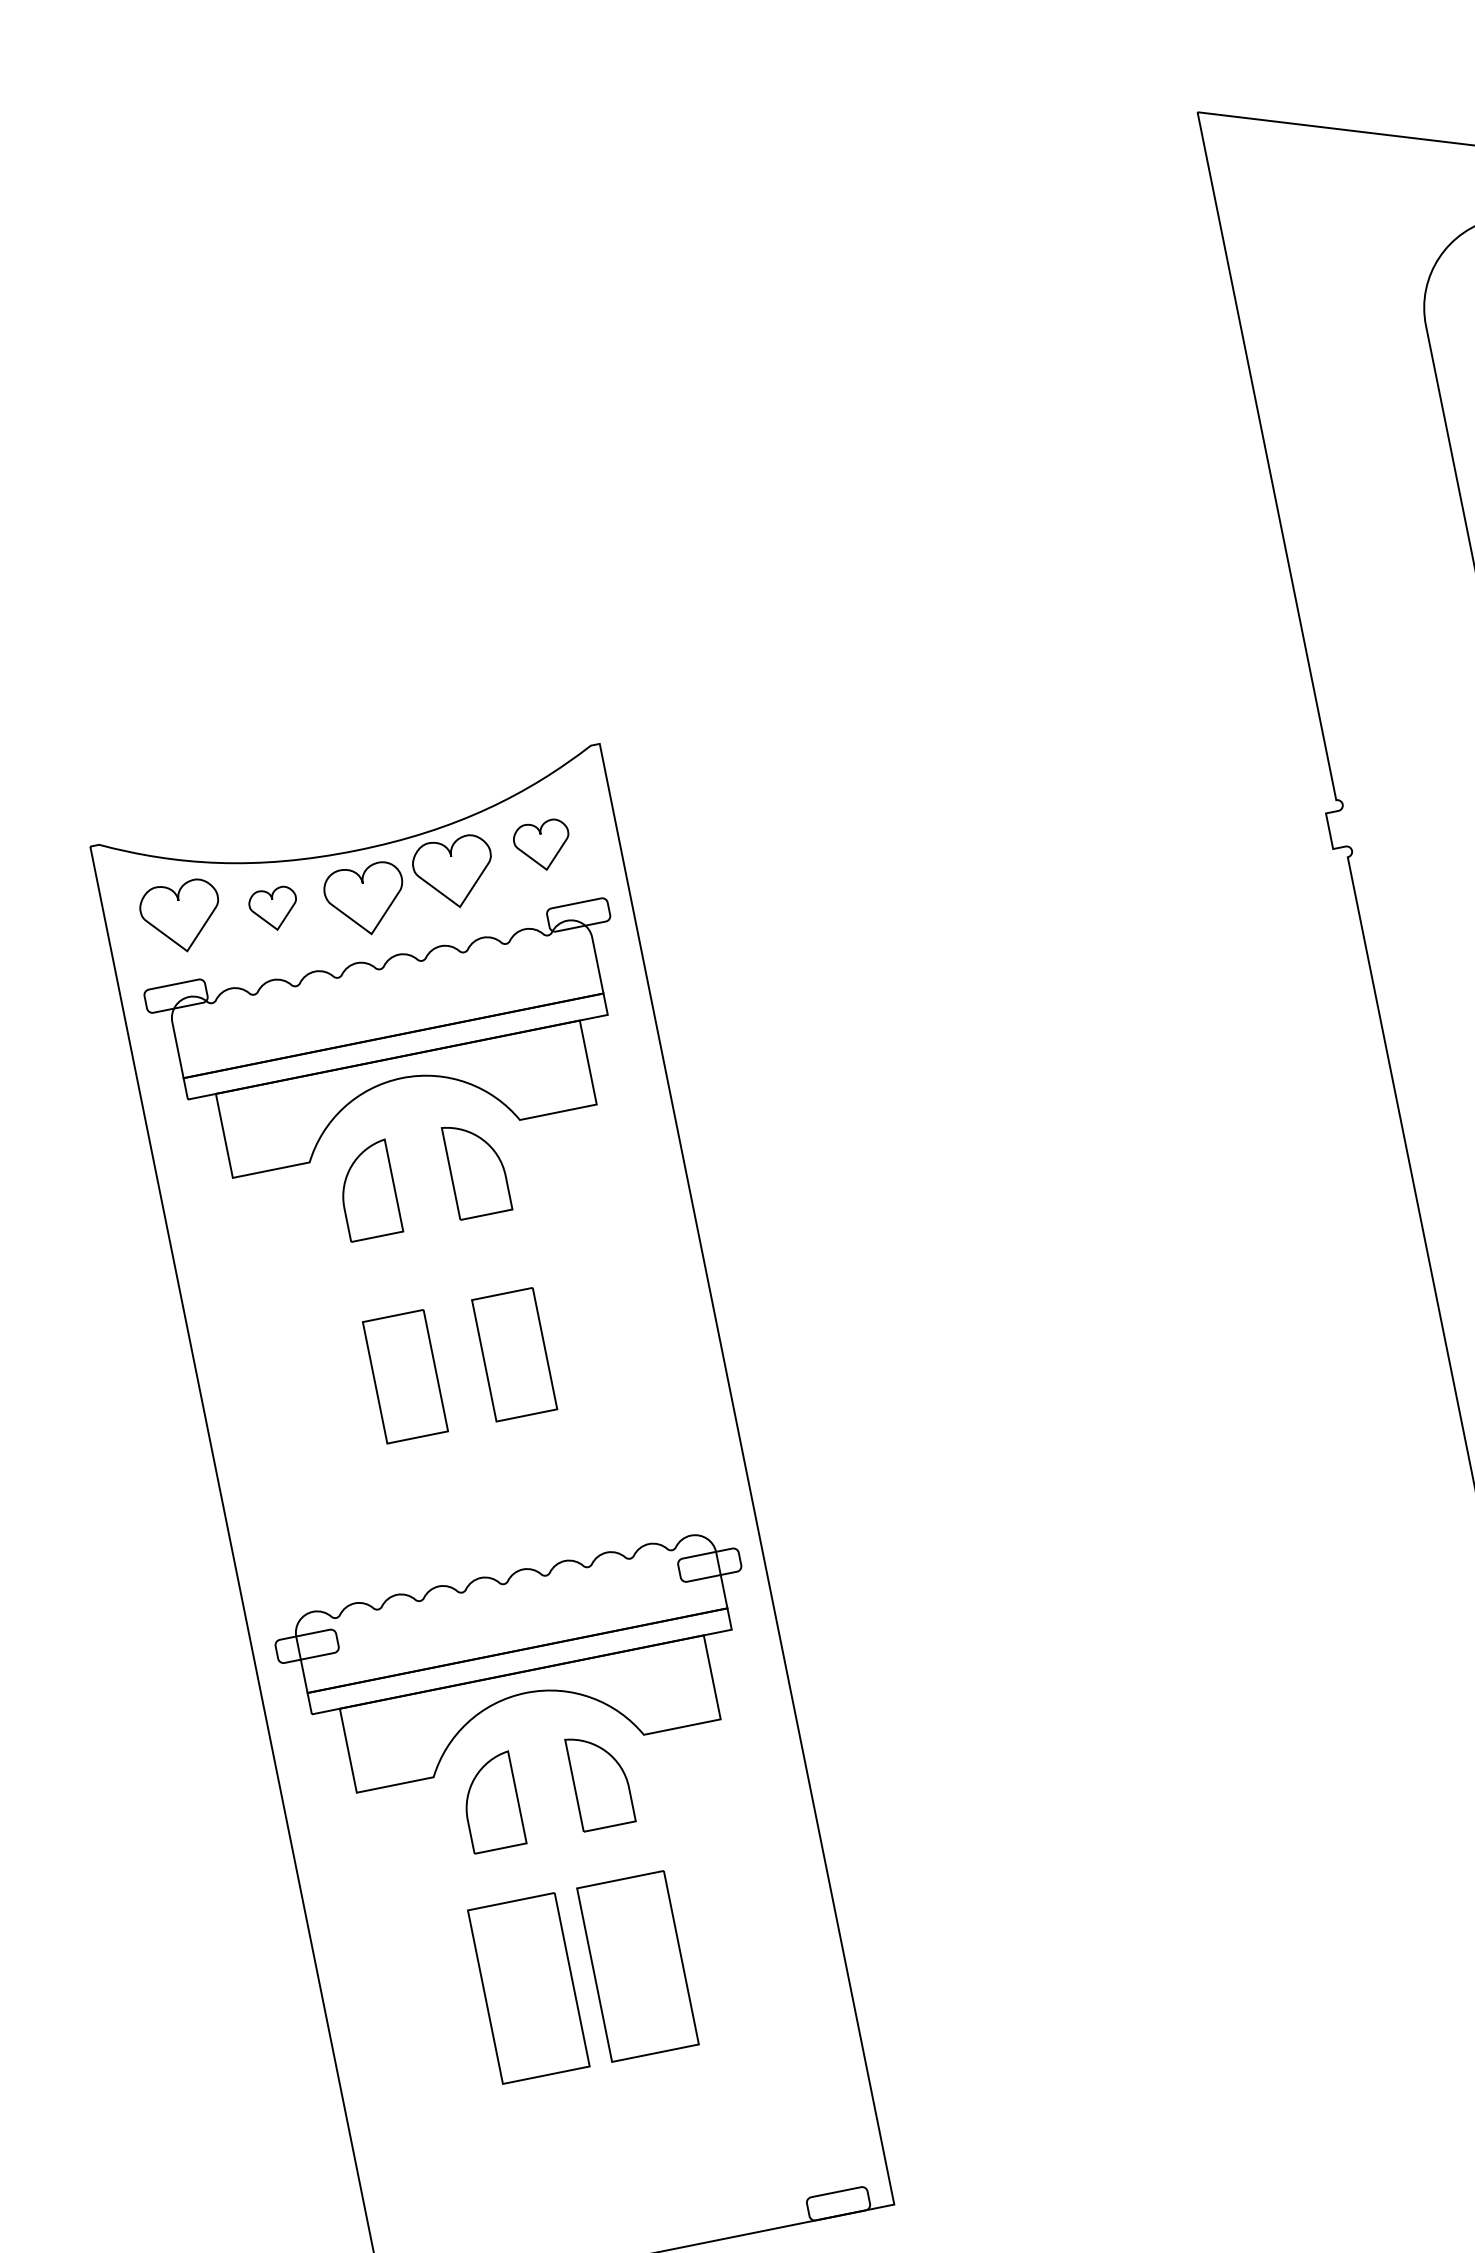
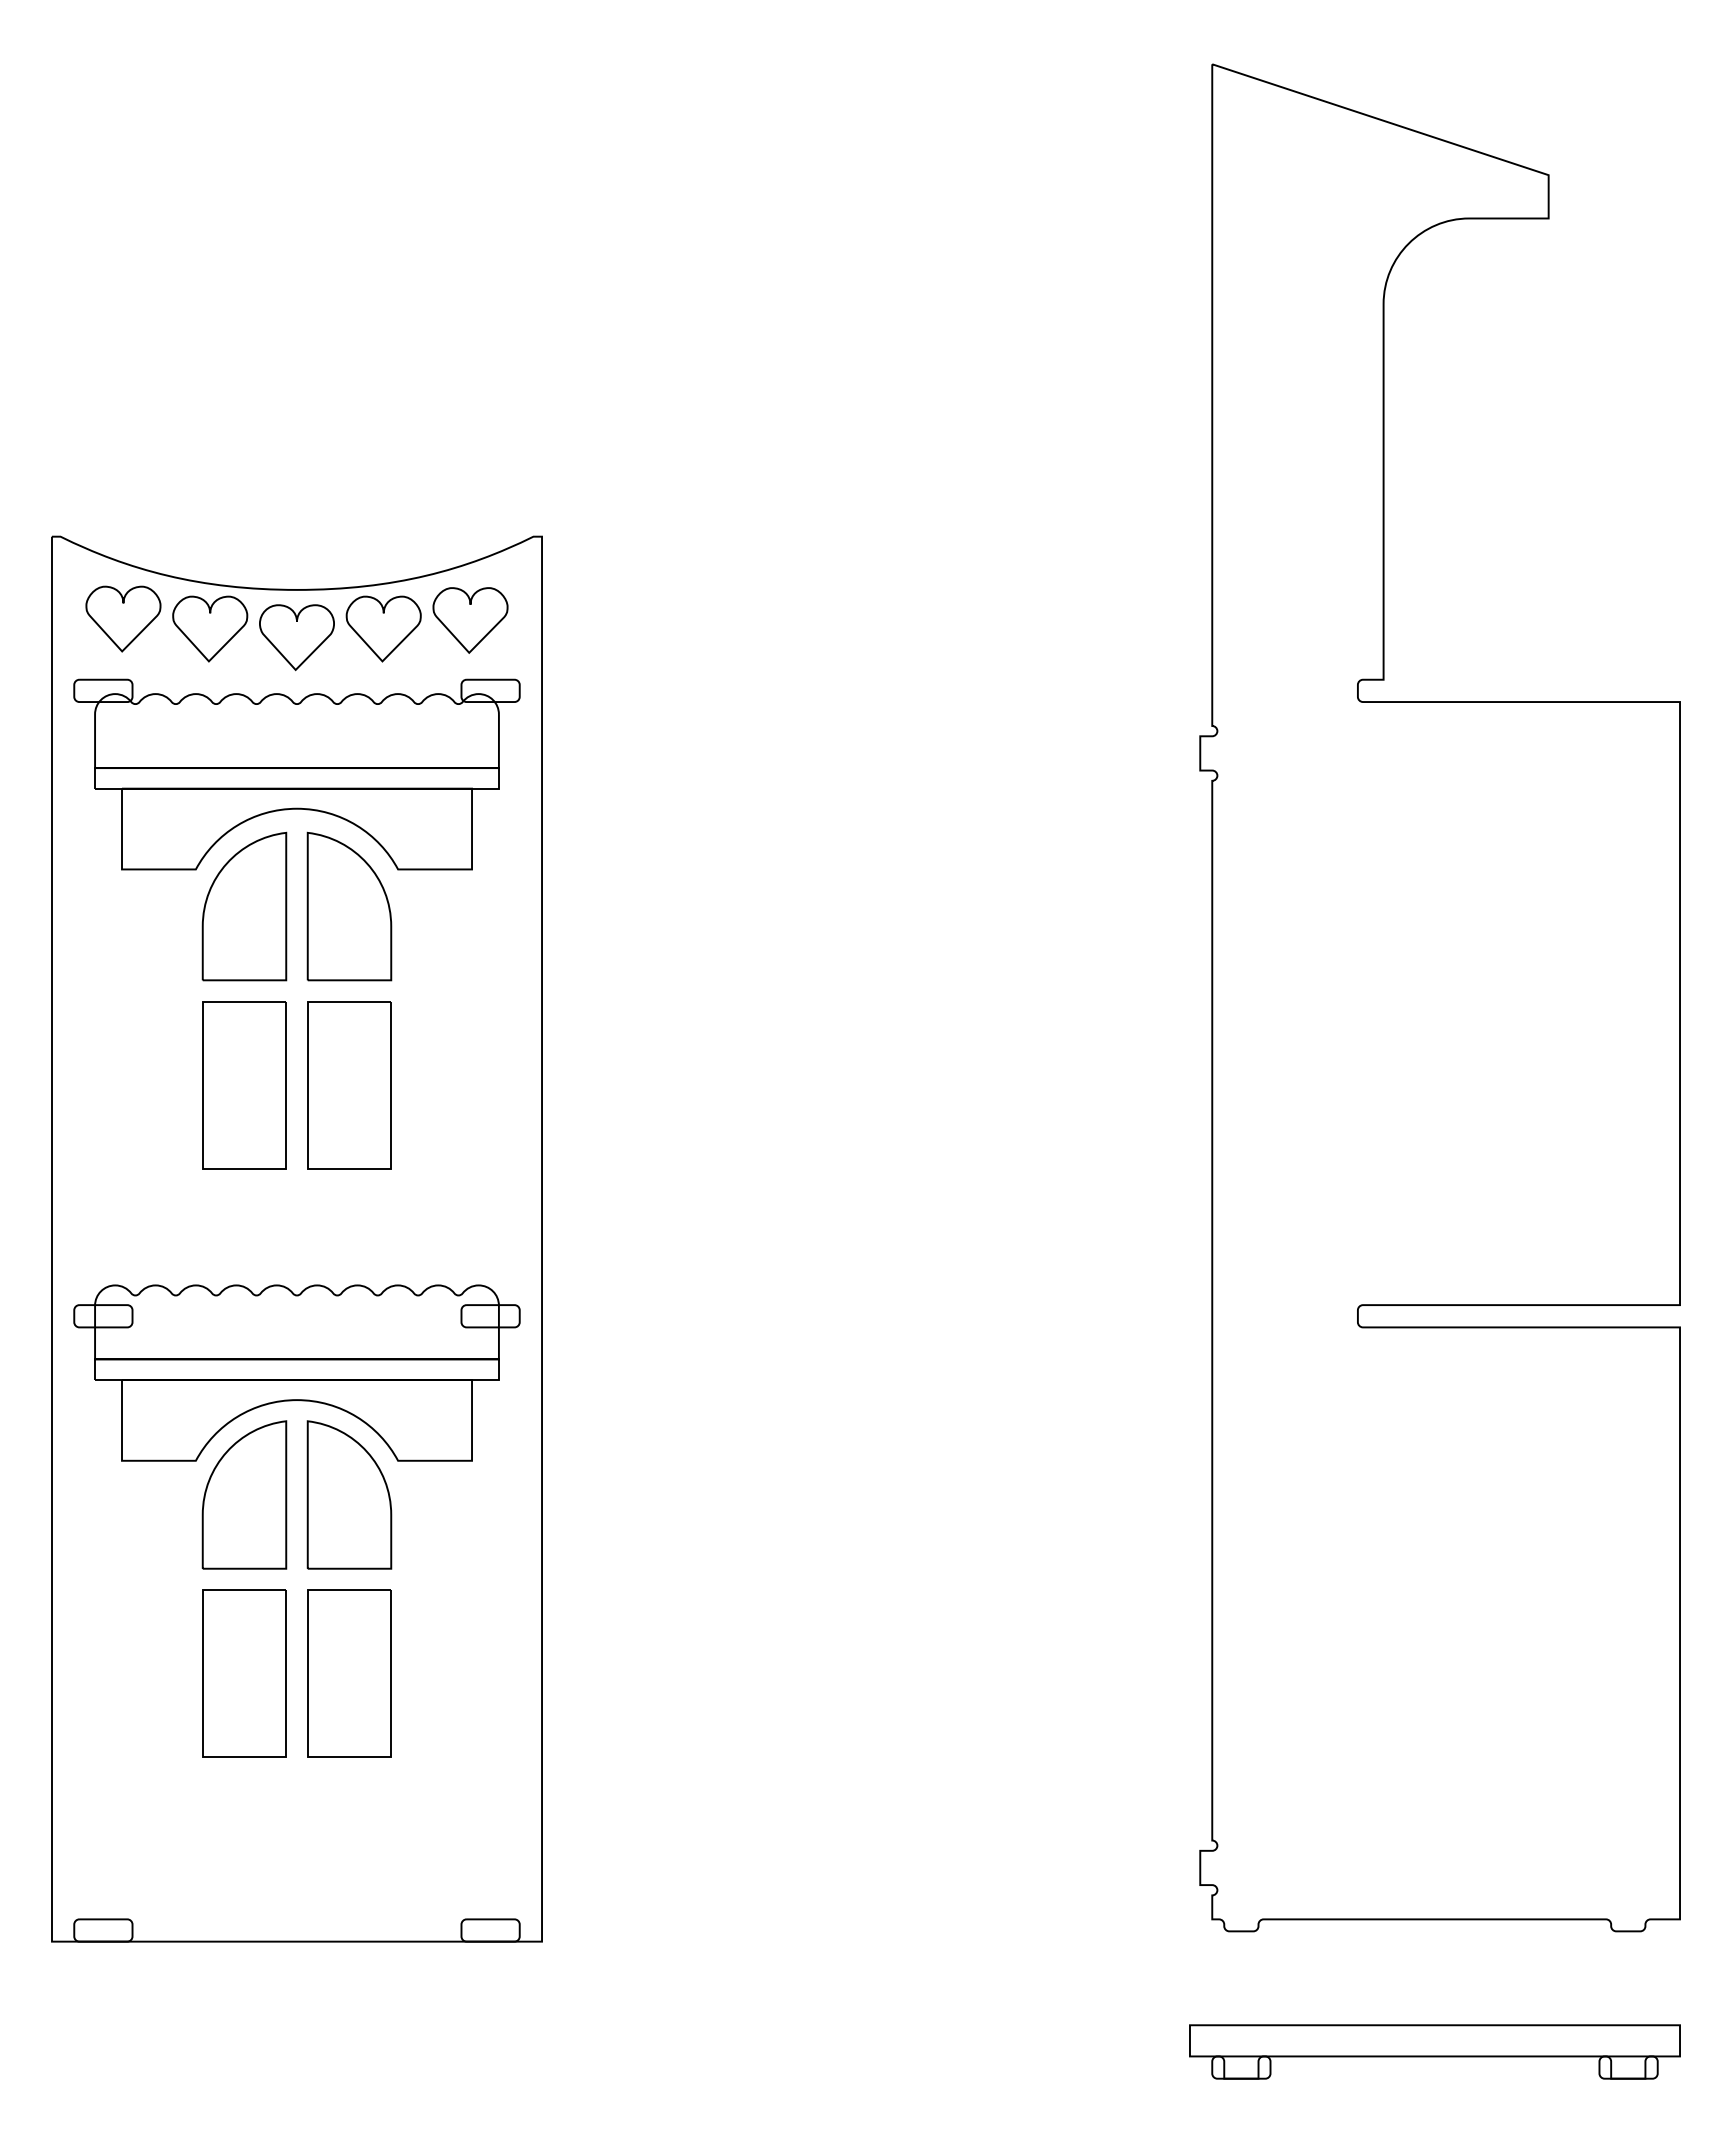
part: (542, 846) -> (470, 620), size x1.43
part: (274, 908) -> (210, 628), size x1.67
part: (477, 1168) -> (349, 906), size x1.67
part: (367, 1190) -> (244, 906), size x1.67
part: (514, 1354) -> (349, 1085), size x1.43
part: (405, 1376) -> (244, 1085), size x1.43
part: (600, 1780) -> (349, 1494), size x1.67
part: (491, 1802) -> (244, 1494), size x1.67

